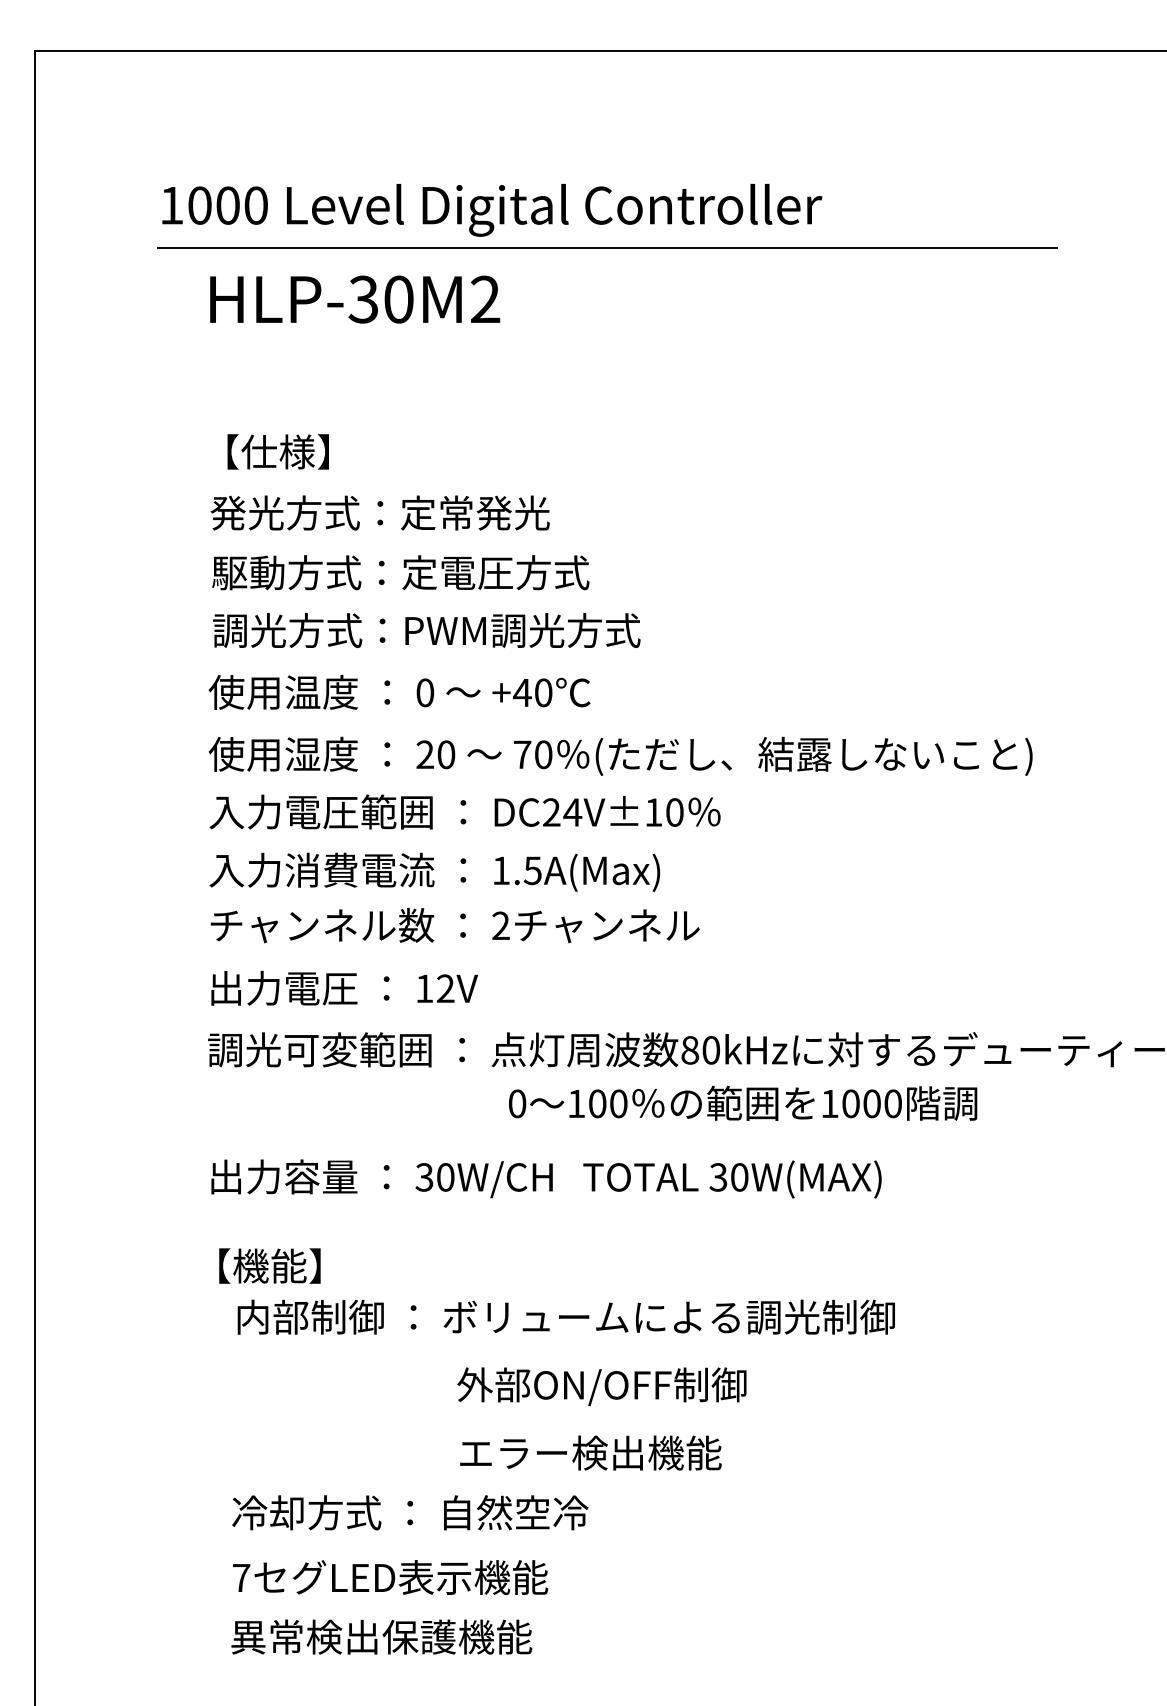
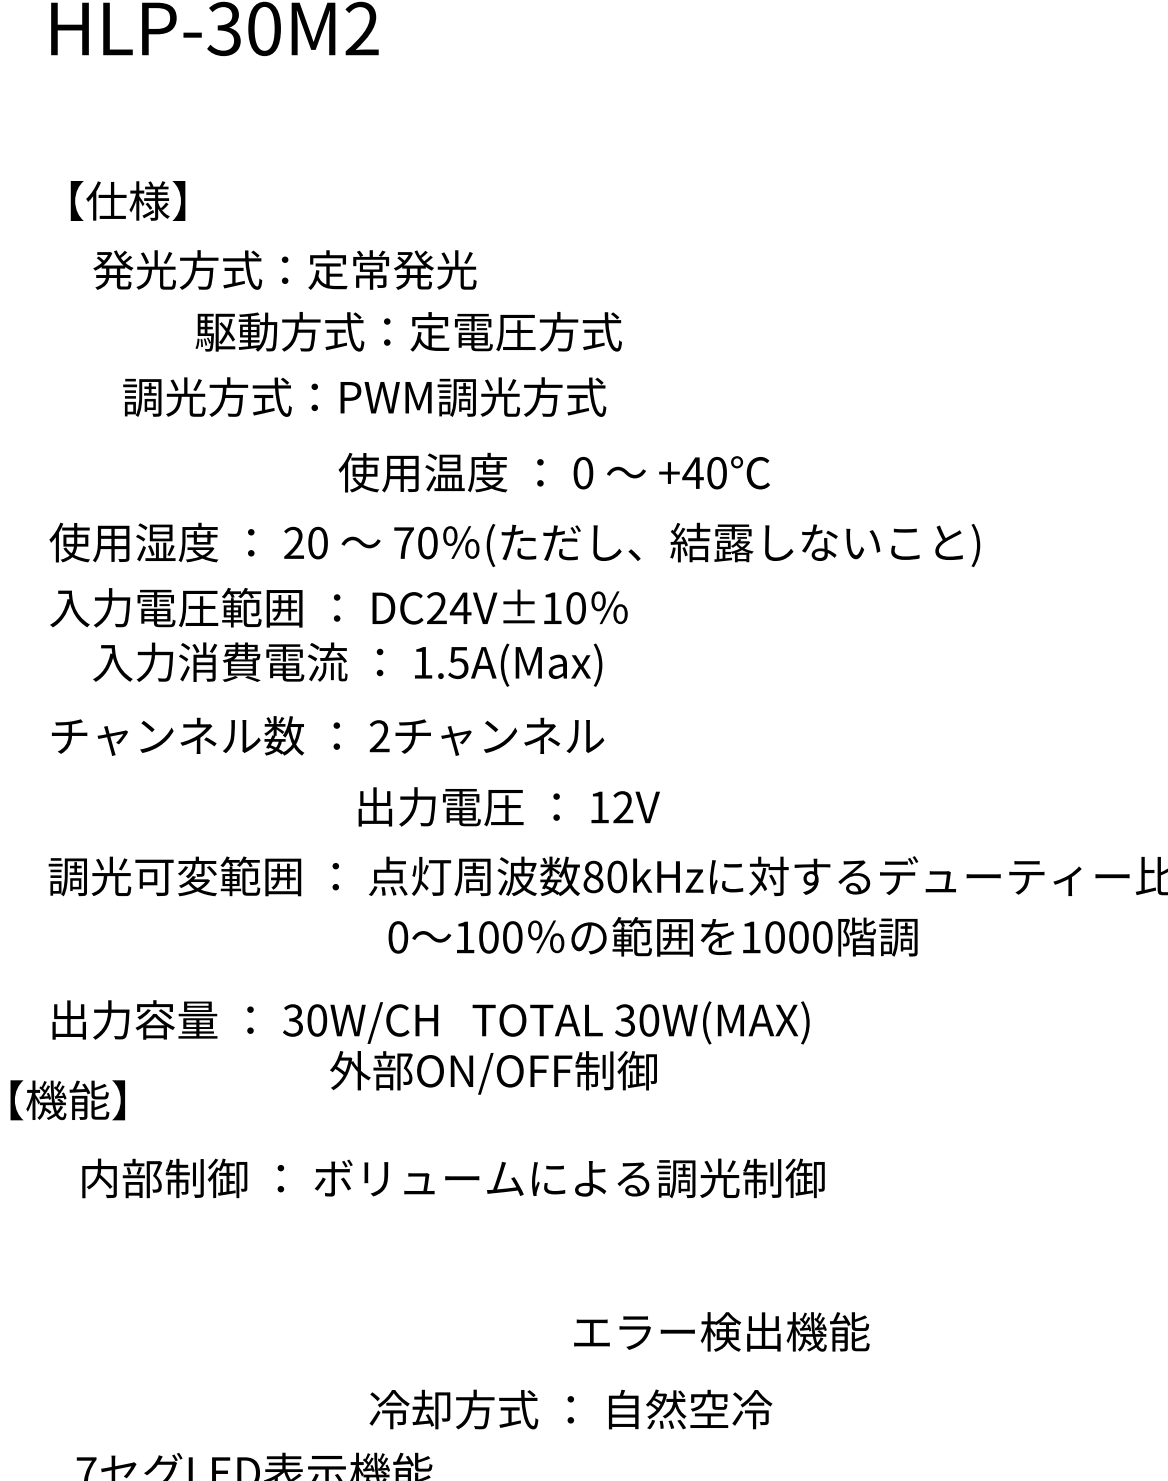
text: (379, 512) -> (284, 269), moved
text: (400, 572) -> (408, 331), moved
text: (426, 630) -> (364, 397), moved
text: (399, 692) -> (554, 472), moved
text: (434, 871) -> (347, 663), moved
text: (344, 987) -> (508, 805), moved
text: (269, 1265) -> (67, 1099), moved
text: (601, 1386) -> (493, 1072), moved
text: (590, 1452) -> (721, 1331), moved
text: (410, 1512) -> (571, 1409), moved

